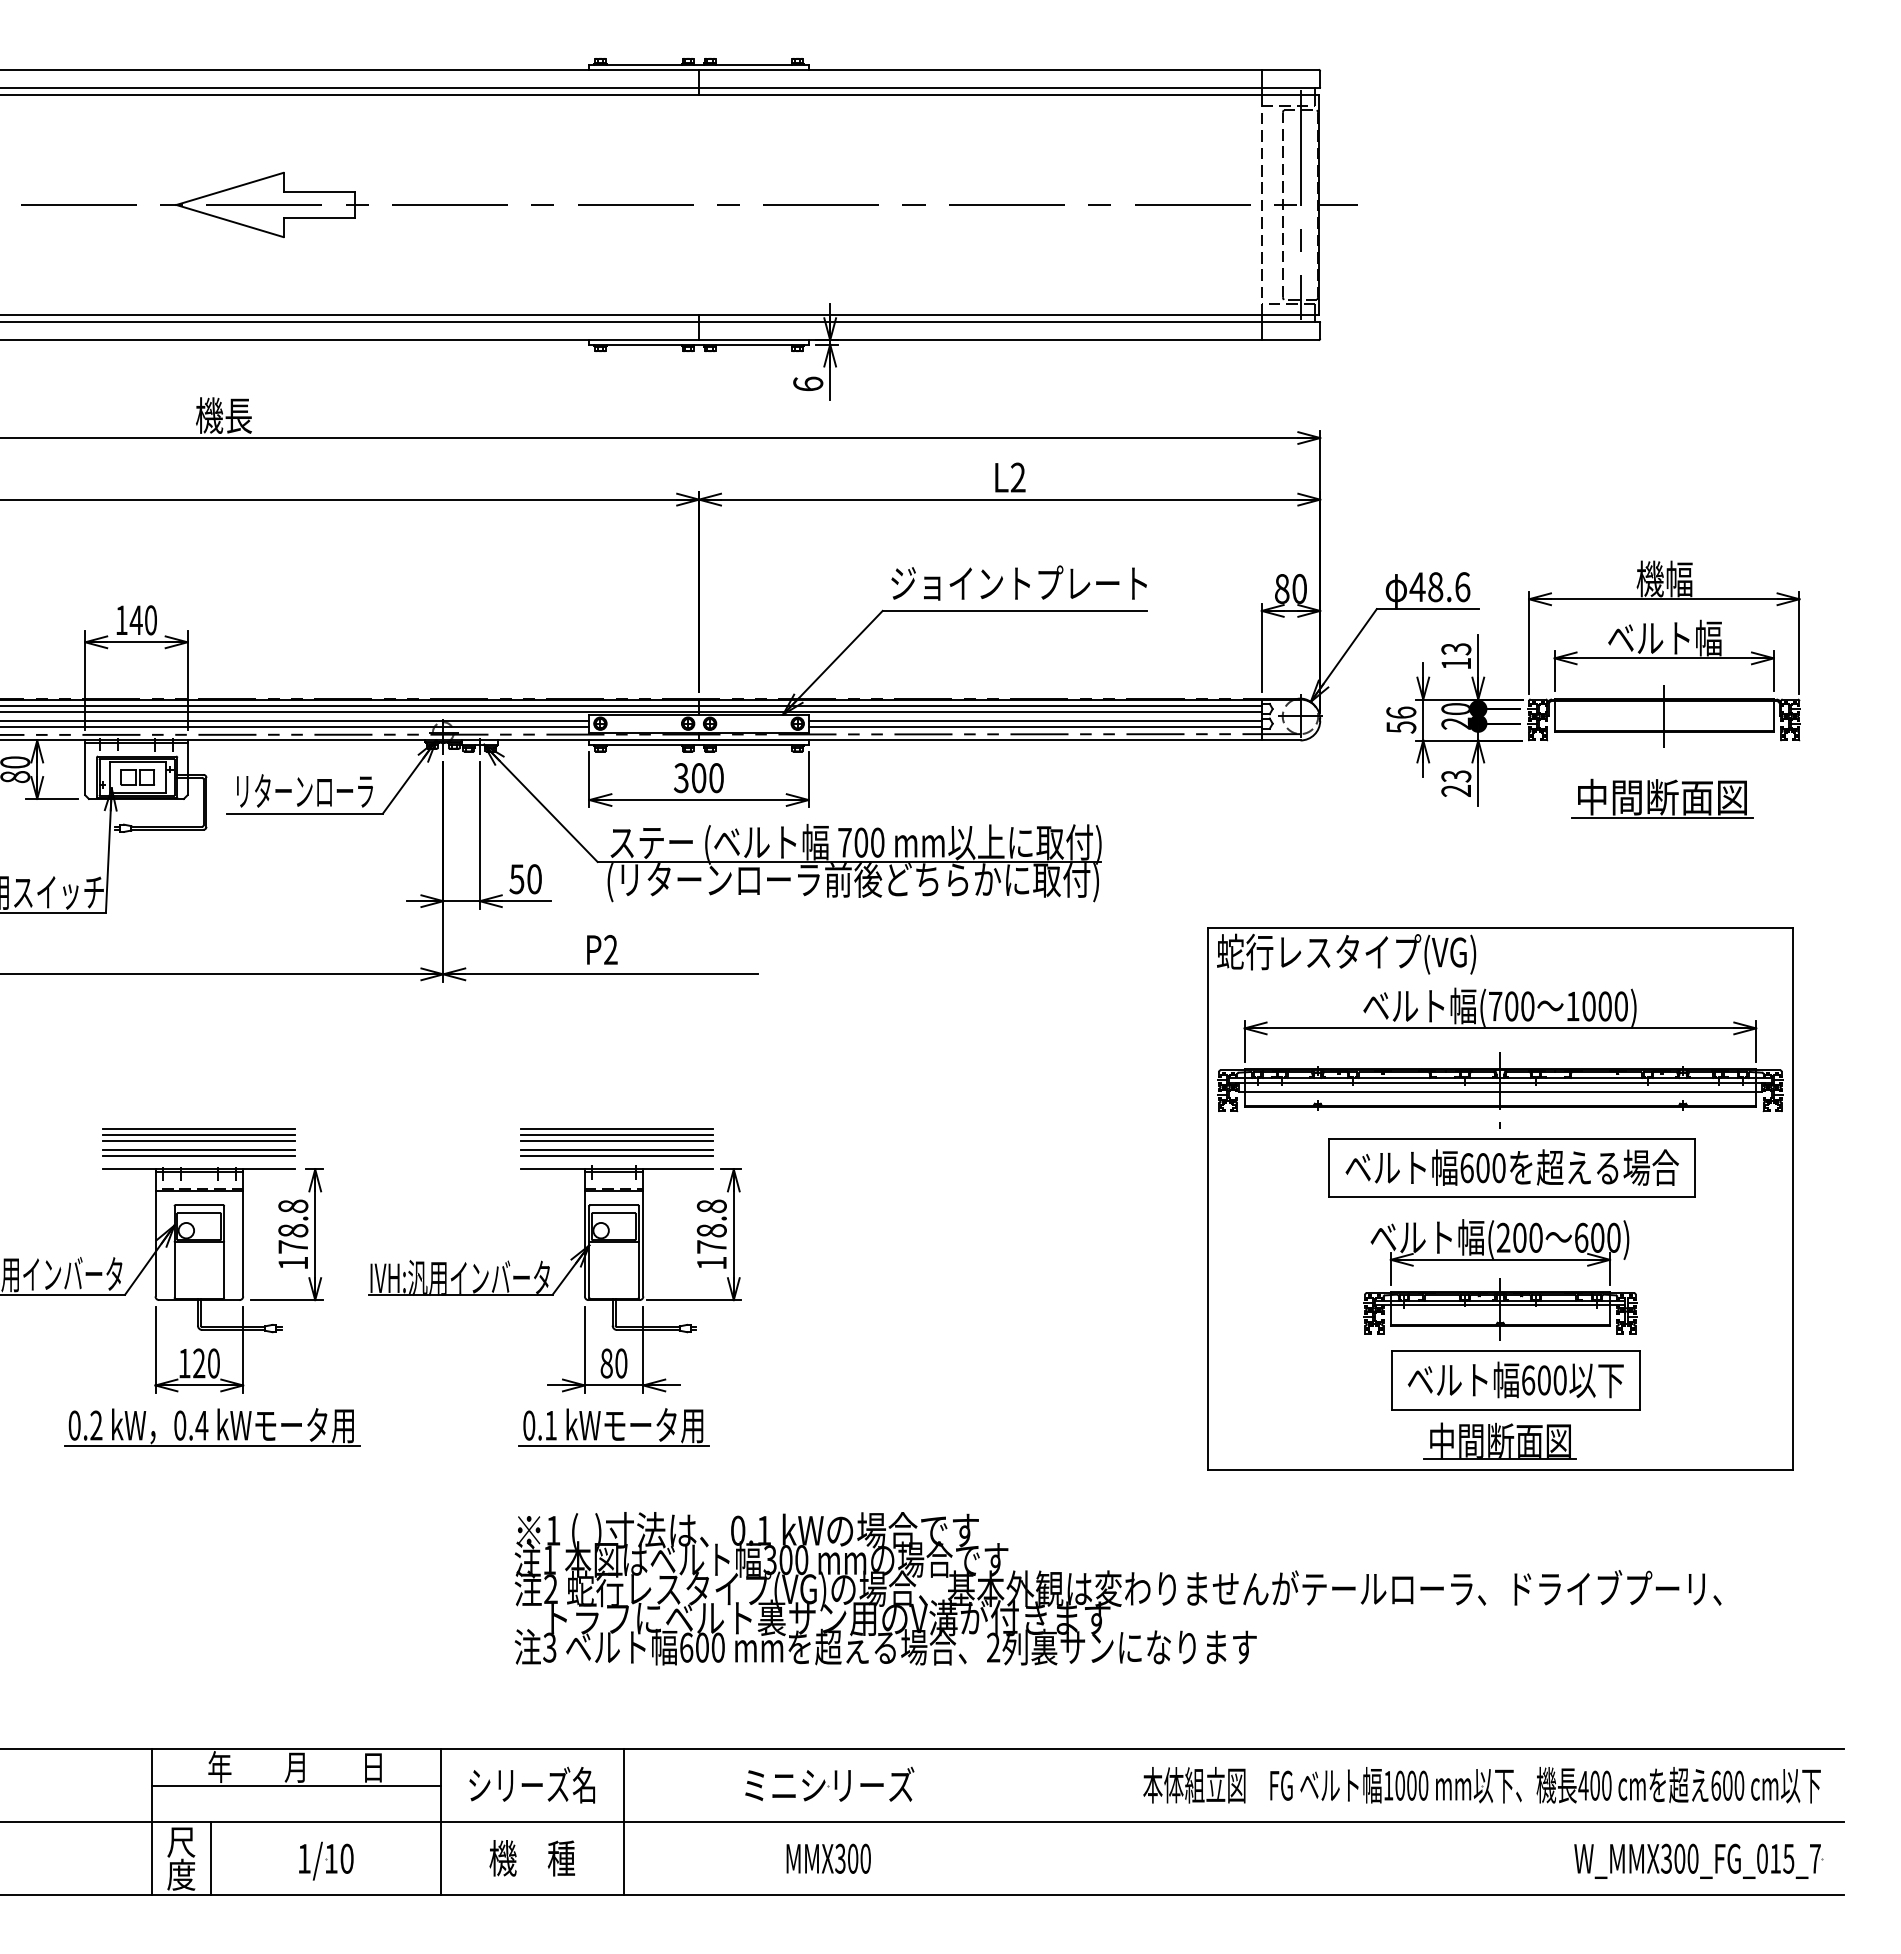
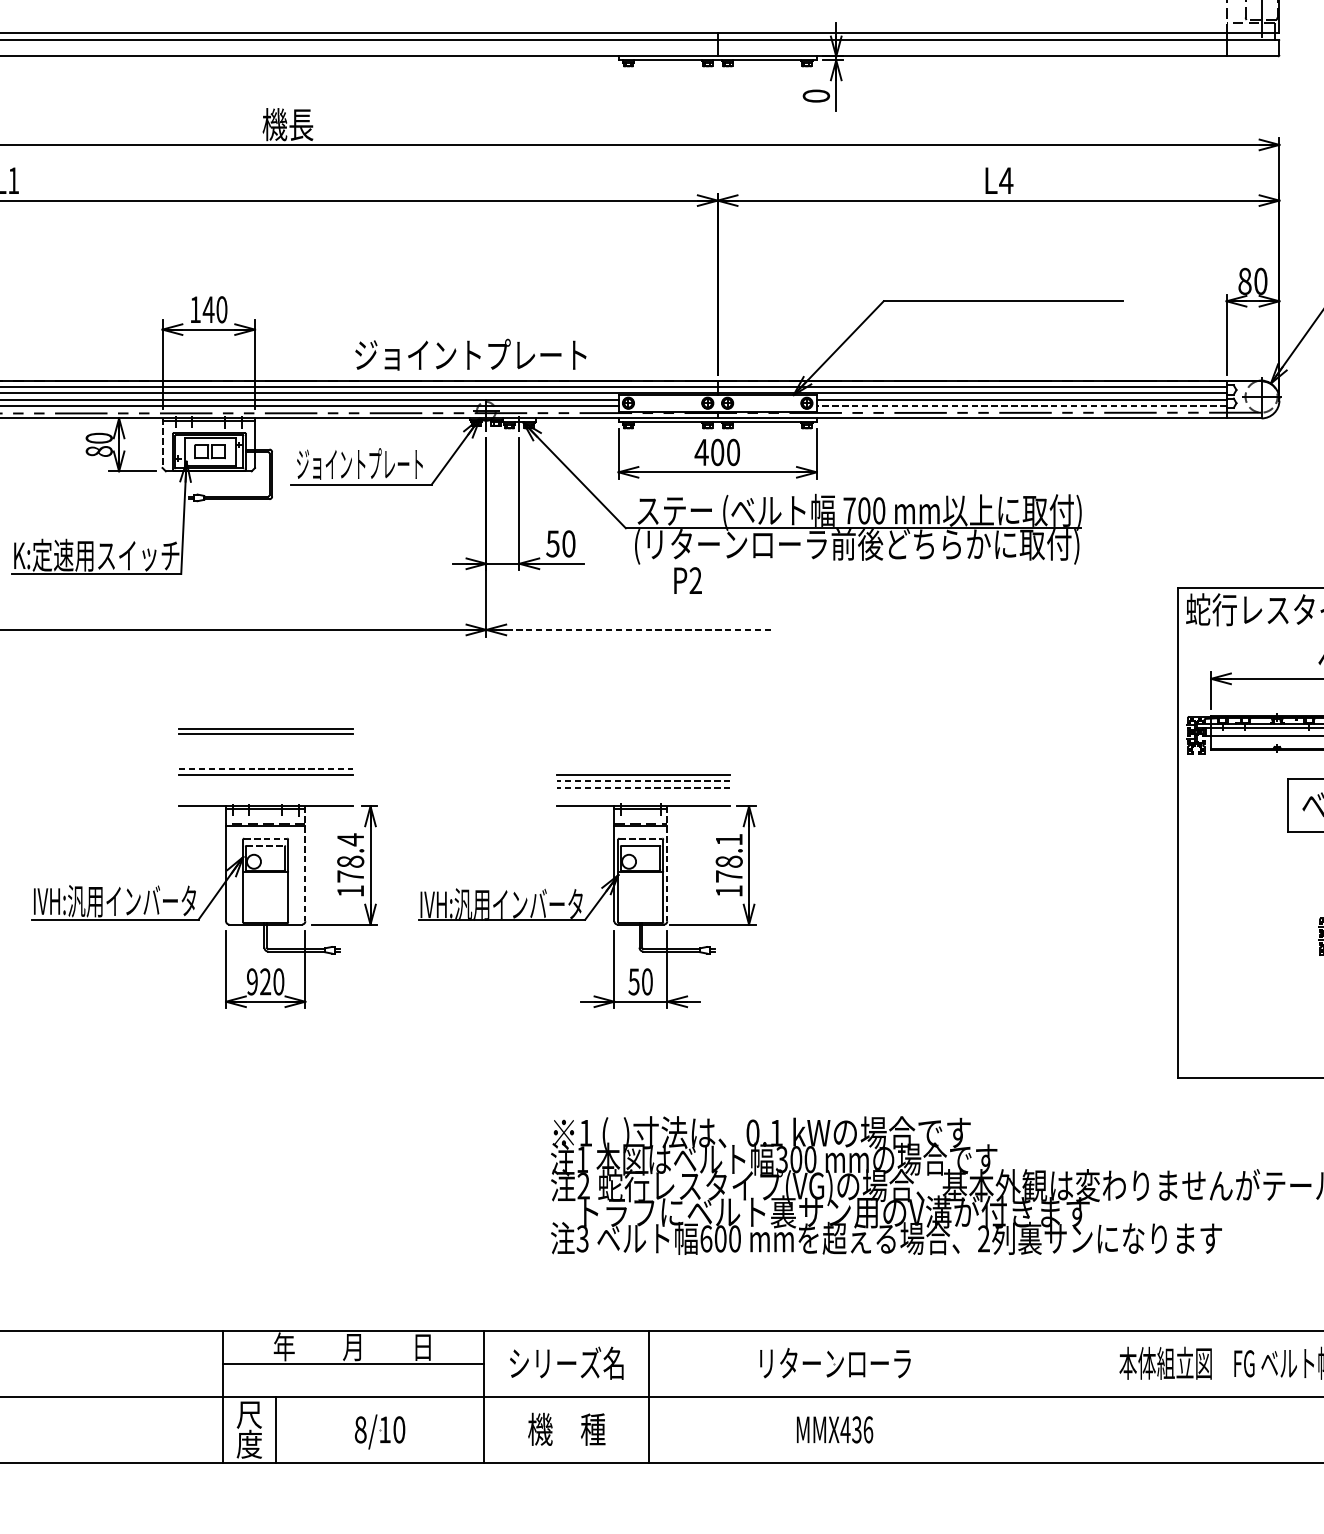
text: (808, 383) -> (816, 95), 6 -> 0
text: (1018, 477) -> (1006, 180), L2 -> L4
text: (1018, 582) -> (470, 354), moved
line: (1035, 726) -> (1021, 405), solid -> dashed
line: (85, 768) -> (162, 443), solid -> dashed
text: (681, 778) -> (701, 452), 300 -> 400
text: (303, 790) -> (359, 463), リターンローラ -> ジョイントプレート
text: (602, 949) -> (688, 580), moved
line: (600, 974) -> (628, 630), solid -> dashed
line: (199, 1128) -> (265, 769), solid -> dashed
line: (617, 1128) -> (643, 769), removed
line: (199, 1141) -> (265, 781), removed
line: (616, 1141) -> (642, 781), solid -> dashed
line: (616, 1149) -> (642, 788), solid -> dashed
part: (198, 1152) -> (264, 731), moved
line: (617, 1155) -> (643, 793), removed
line: (199, 1205) -> (265, 838), solid -> dashed
line: (614, 1205) -> (641, 838), solid -> dashed
text: (293, 1206) -> (350, 839), 178.8 -> 178.4
text: (711, 1206) -> (728, 839), 178.8 -> 178.1
line: (199, 1213) -> (265, 846), solid -> dashed
line: (243, 1232) -> (305, 863), solid -> dashed
line: (643, 1232) -> (667, 863), solid -> dashed
text: (184, 1363) -> (252, 981), 120 -> 920
text: (606, 1363) -> (633, 981), 80 -> 50
part: (212, 1427) -> (277, 1039), removed
part: (613, 1427) -> (640, 1039), removed
text: (829, 1783) -> (835, 1361), ミニシリーズ -> リターンローラ
text: (304, 1858) -> (360, 1429), 1/10 -> 8/10
text: (852, 1858) -> (856, 1429), MMX300 -> MMX436

